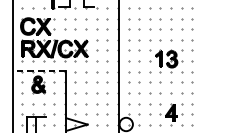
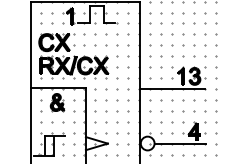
line: (39, 71) -> (58, 88), dashed -> solid
line: (150, 71) -> (172, 88), added
line: (157, 124) -> (179, 143), added

